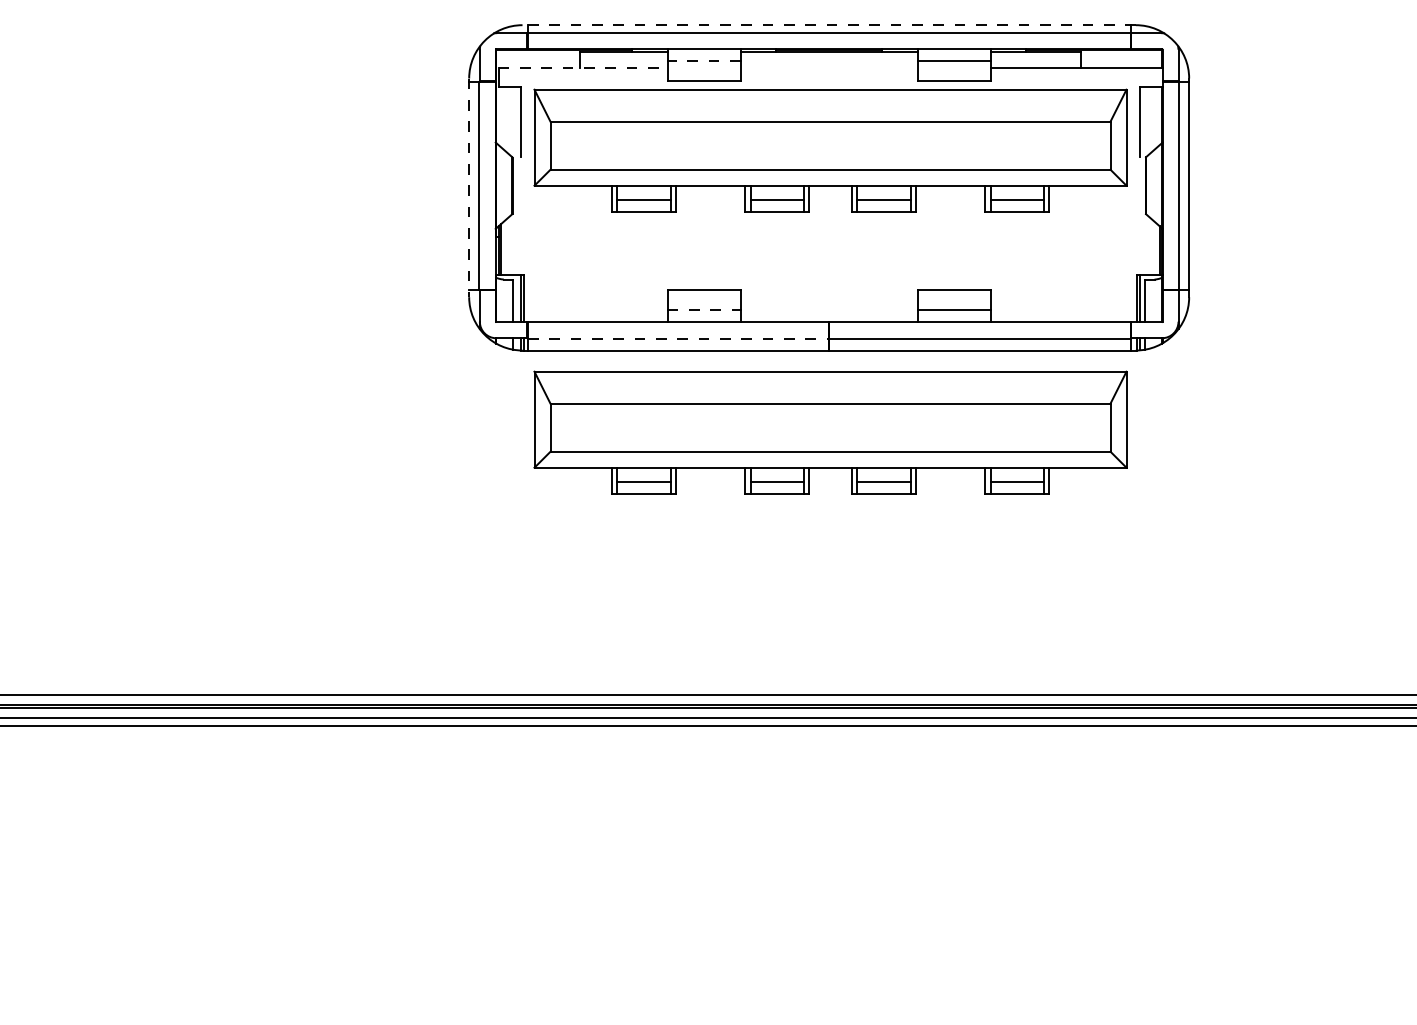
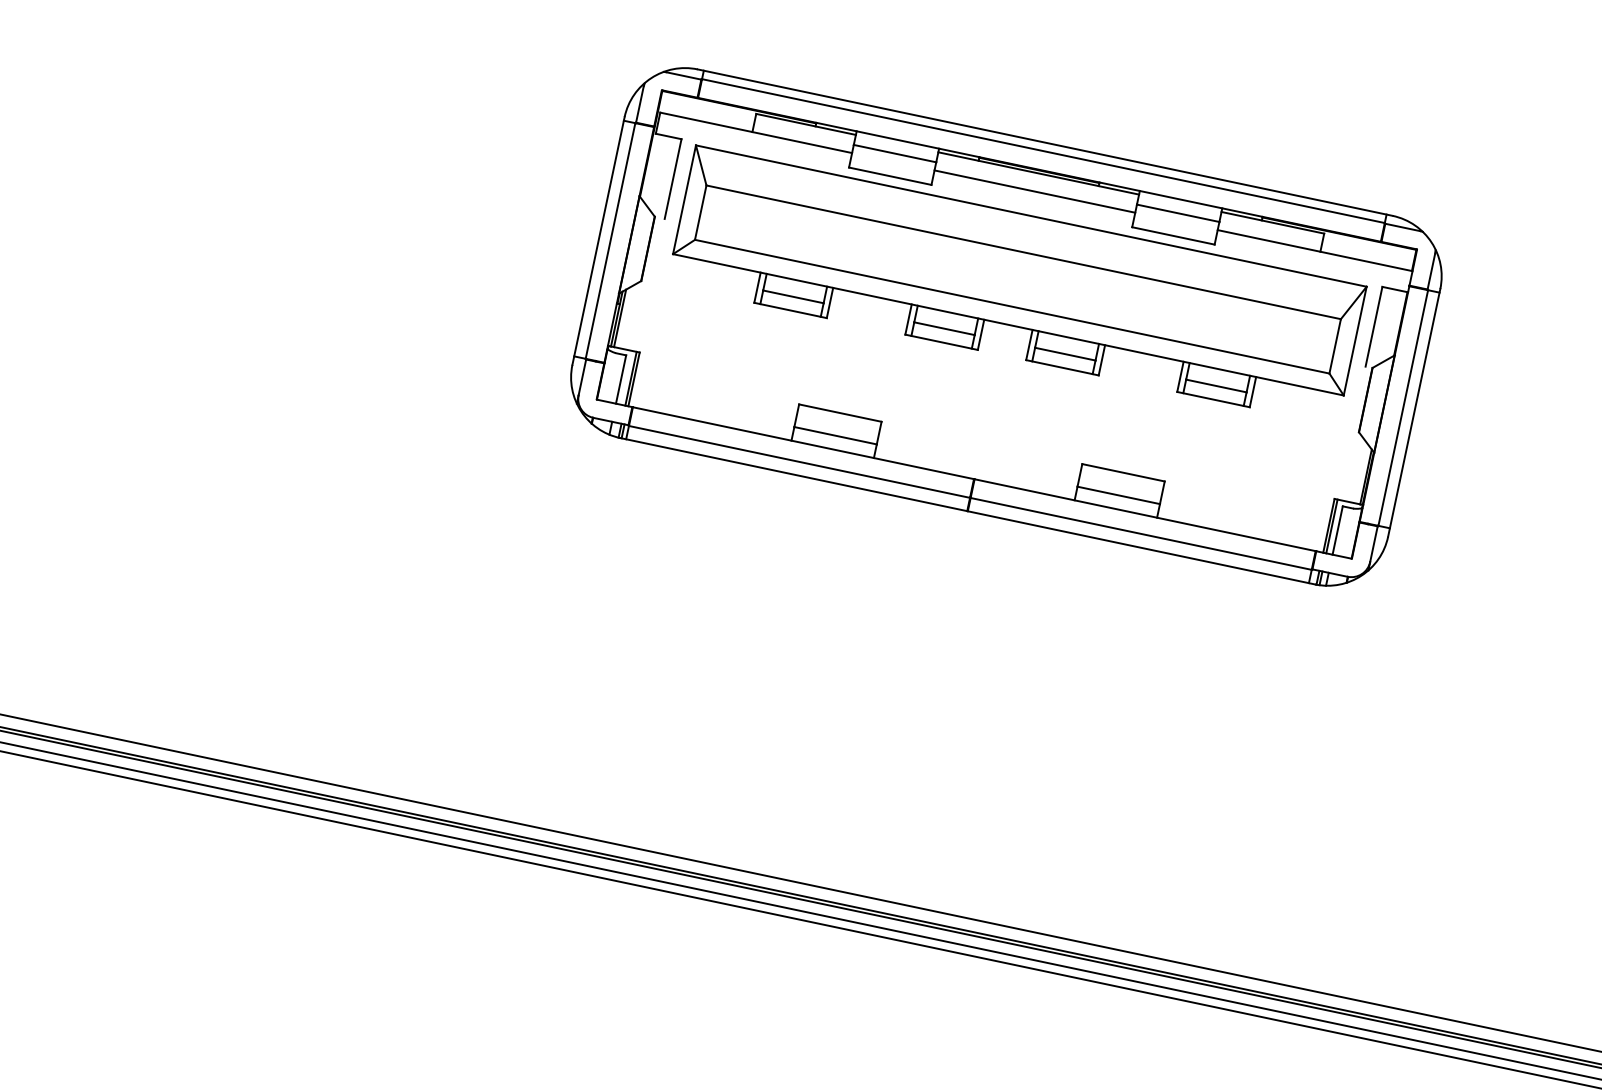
line: (829, 25) -> (1045, 143), dashed -> solid
line: (703, 61) -> (894, 153), dashed -> solid
line: (583, 68) -> (756, 133), dashed -> solid
line: (828, 68) -> (1034, 191), added
line: (469, 188) -> (598, 241), dashed -> solid
line: (704, 310) -> (835, 436), dashed -> solid
line: (678, 338) -> (799, 461), dashed -> solid
part: (830, 432) -> (949, 604), removed

